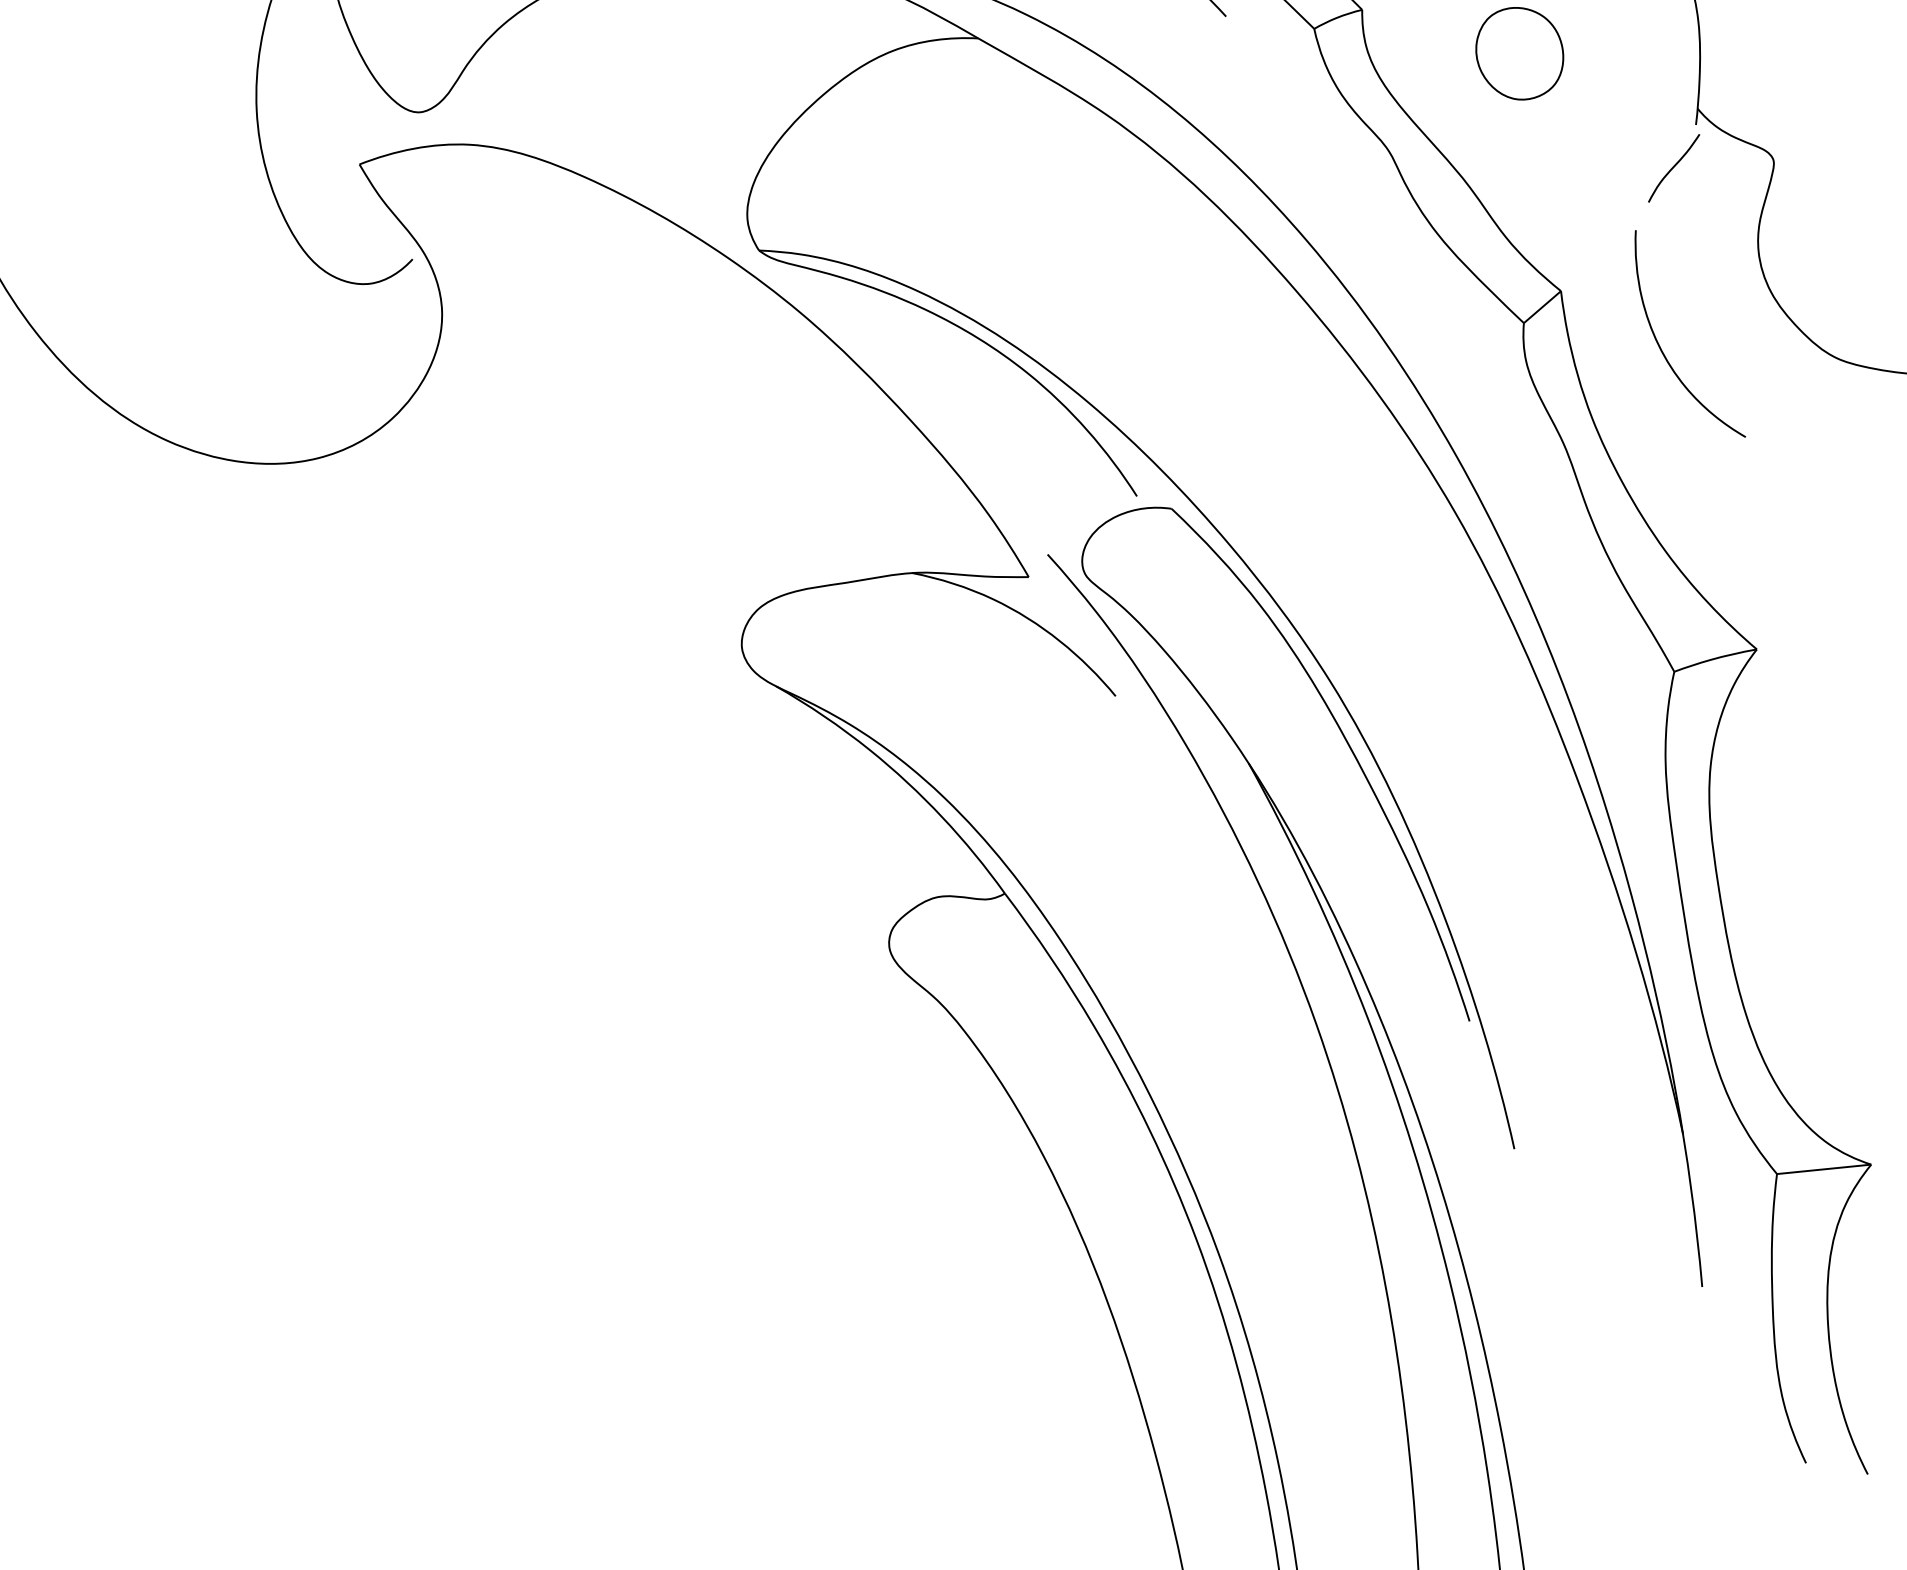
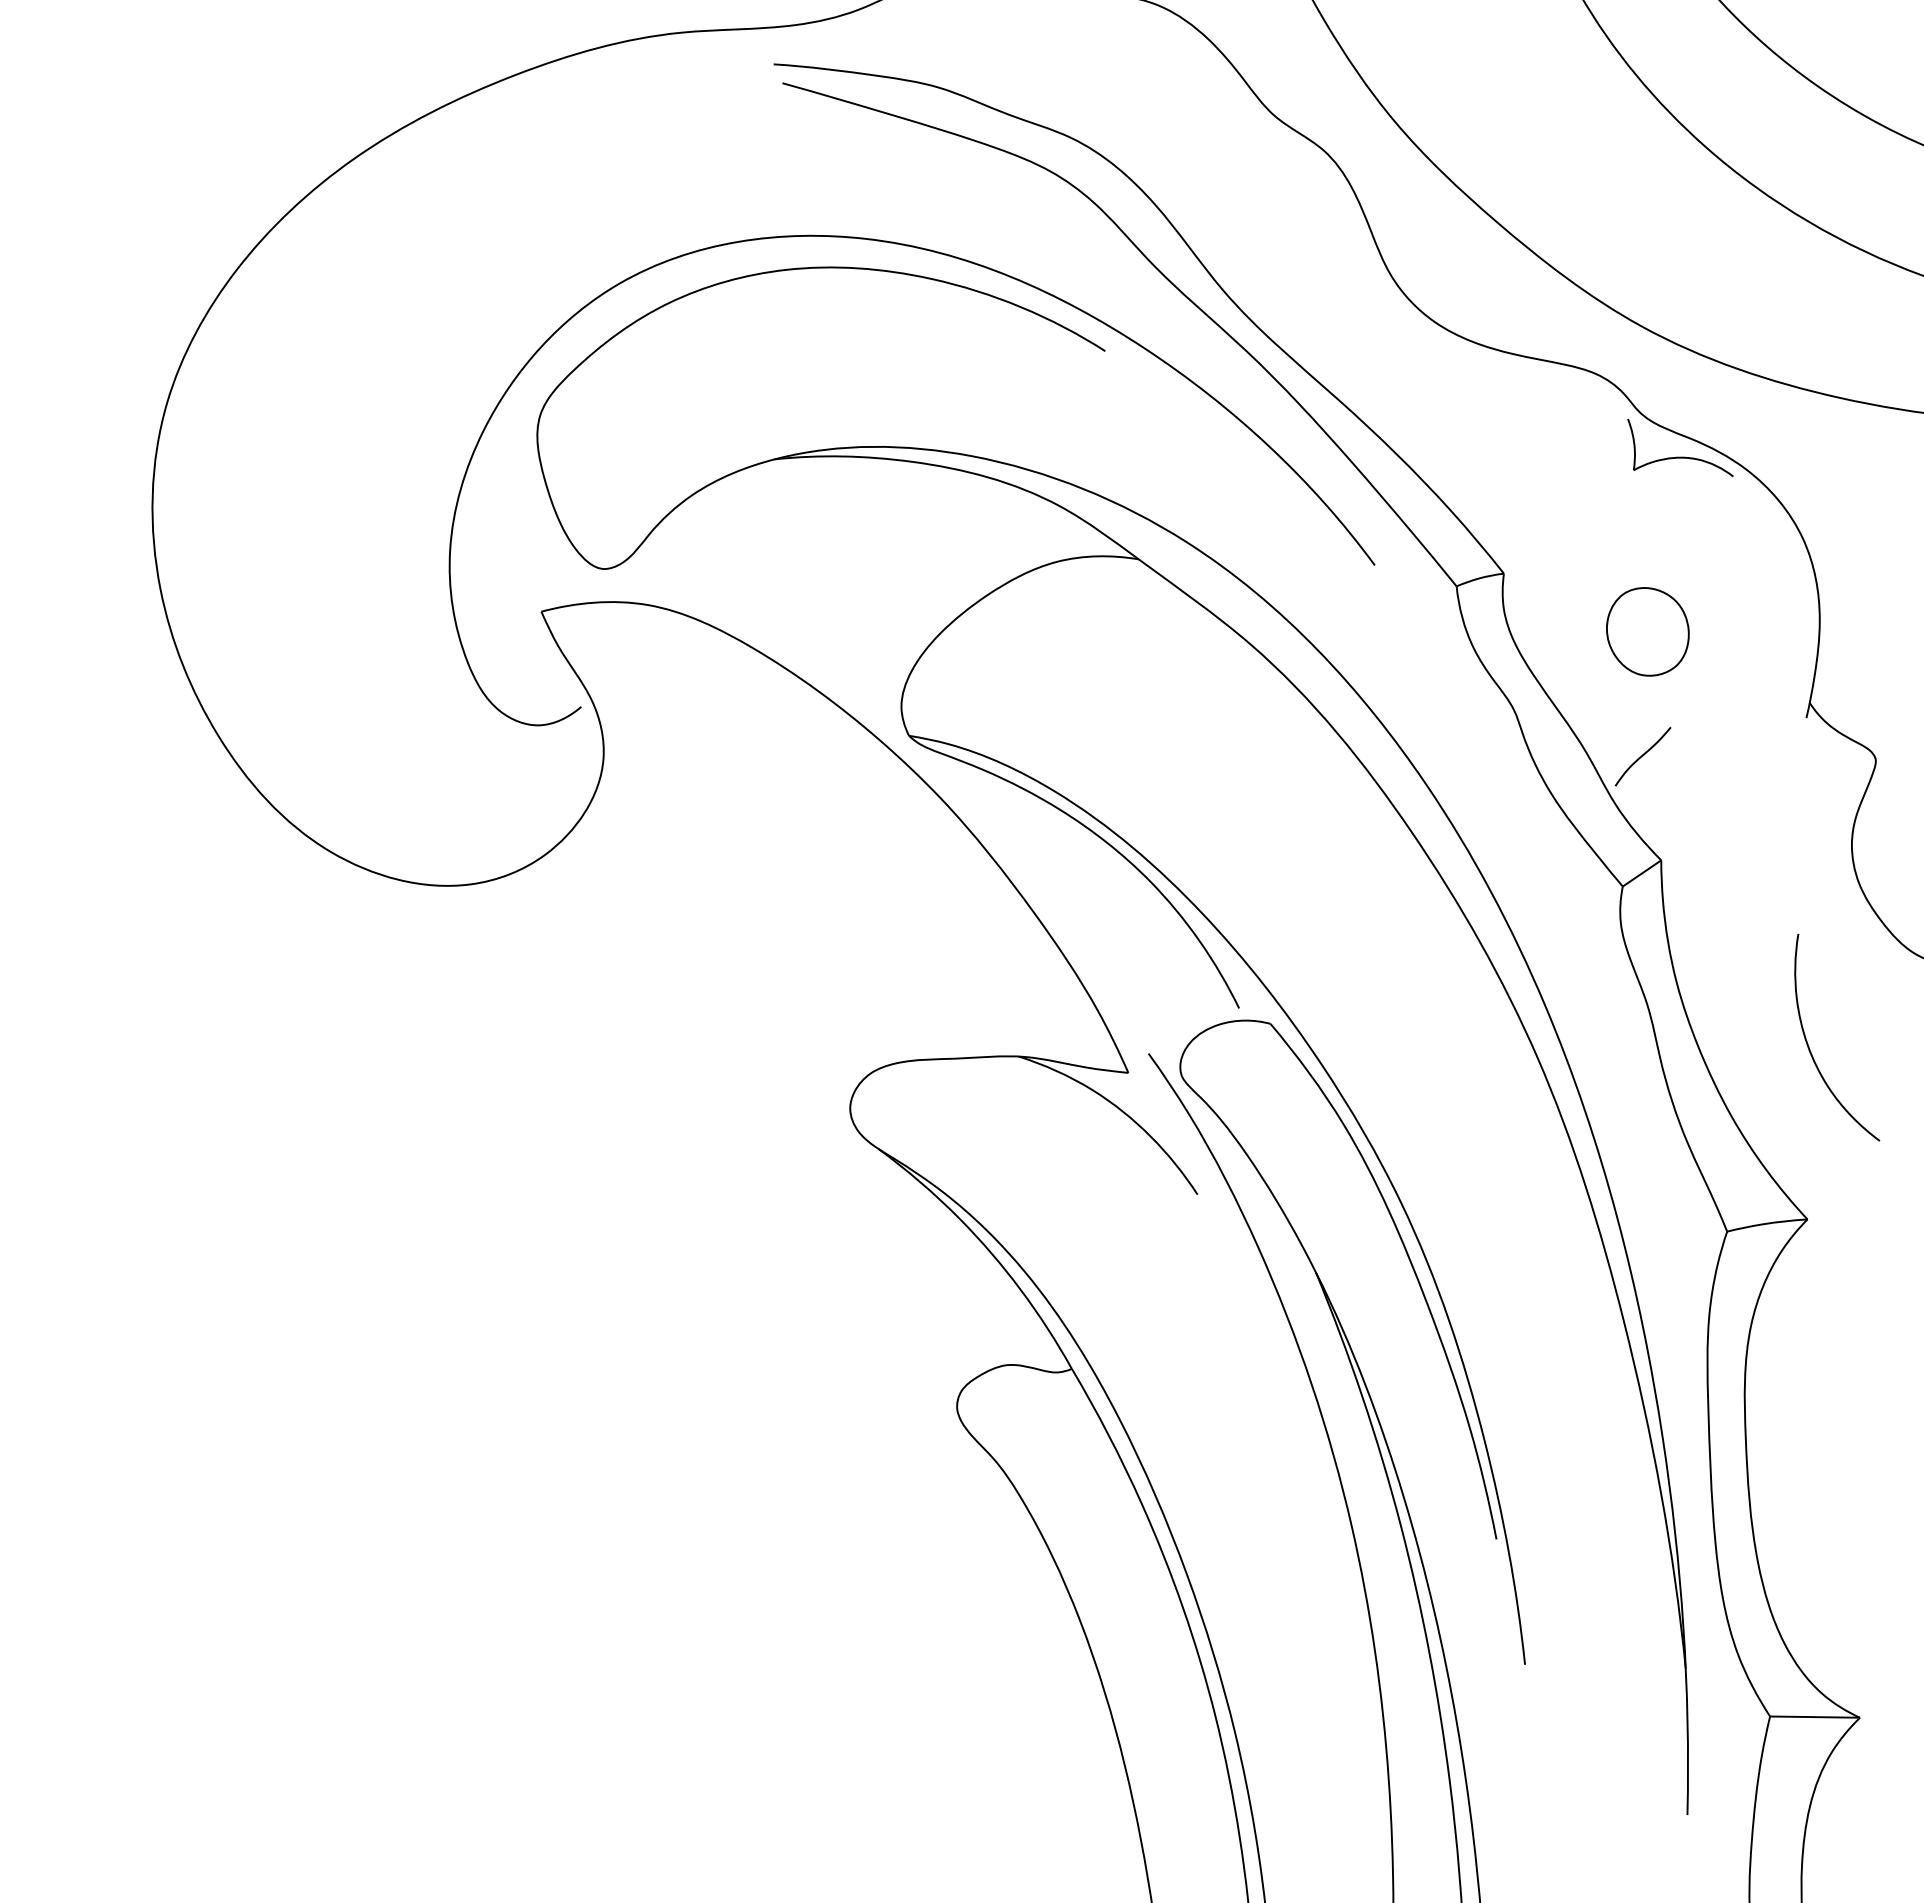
curve: (1673, 168) -> (1642, 756), moved
curve: (1660, 346) -> (1809, 1046), moved

